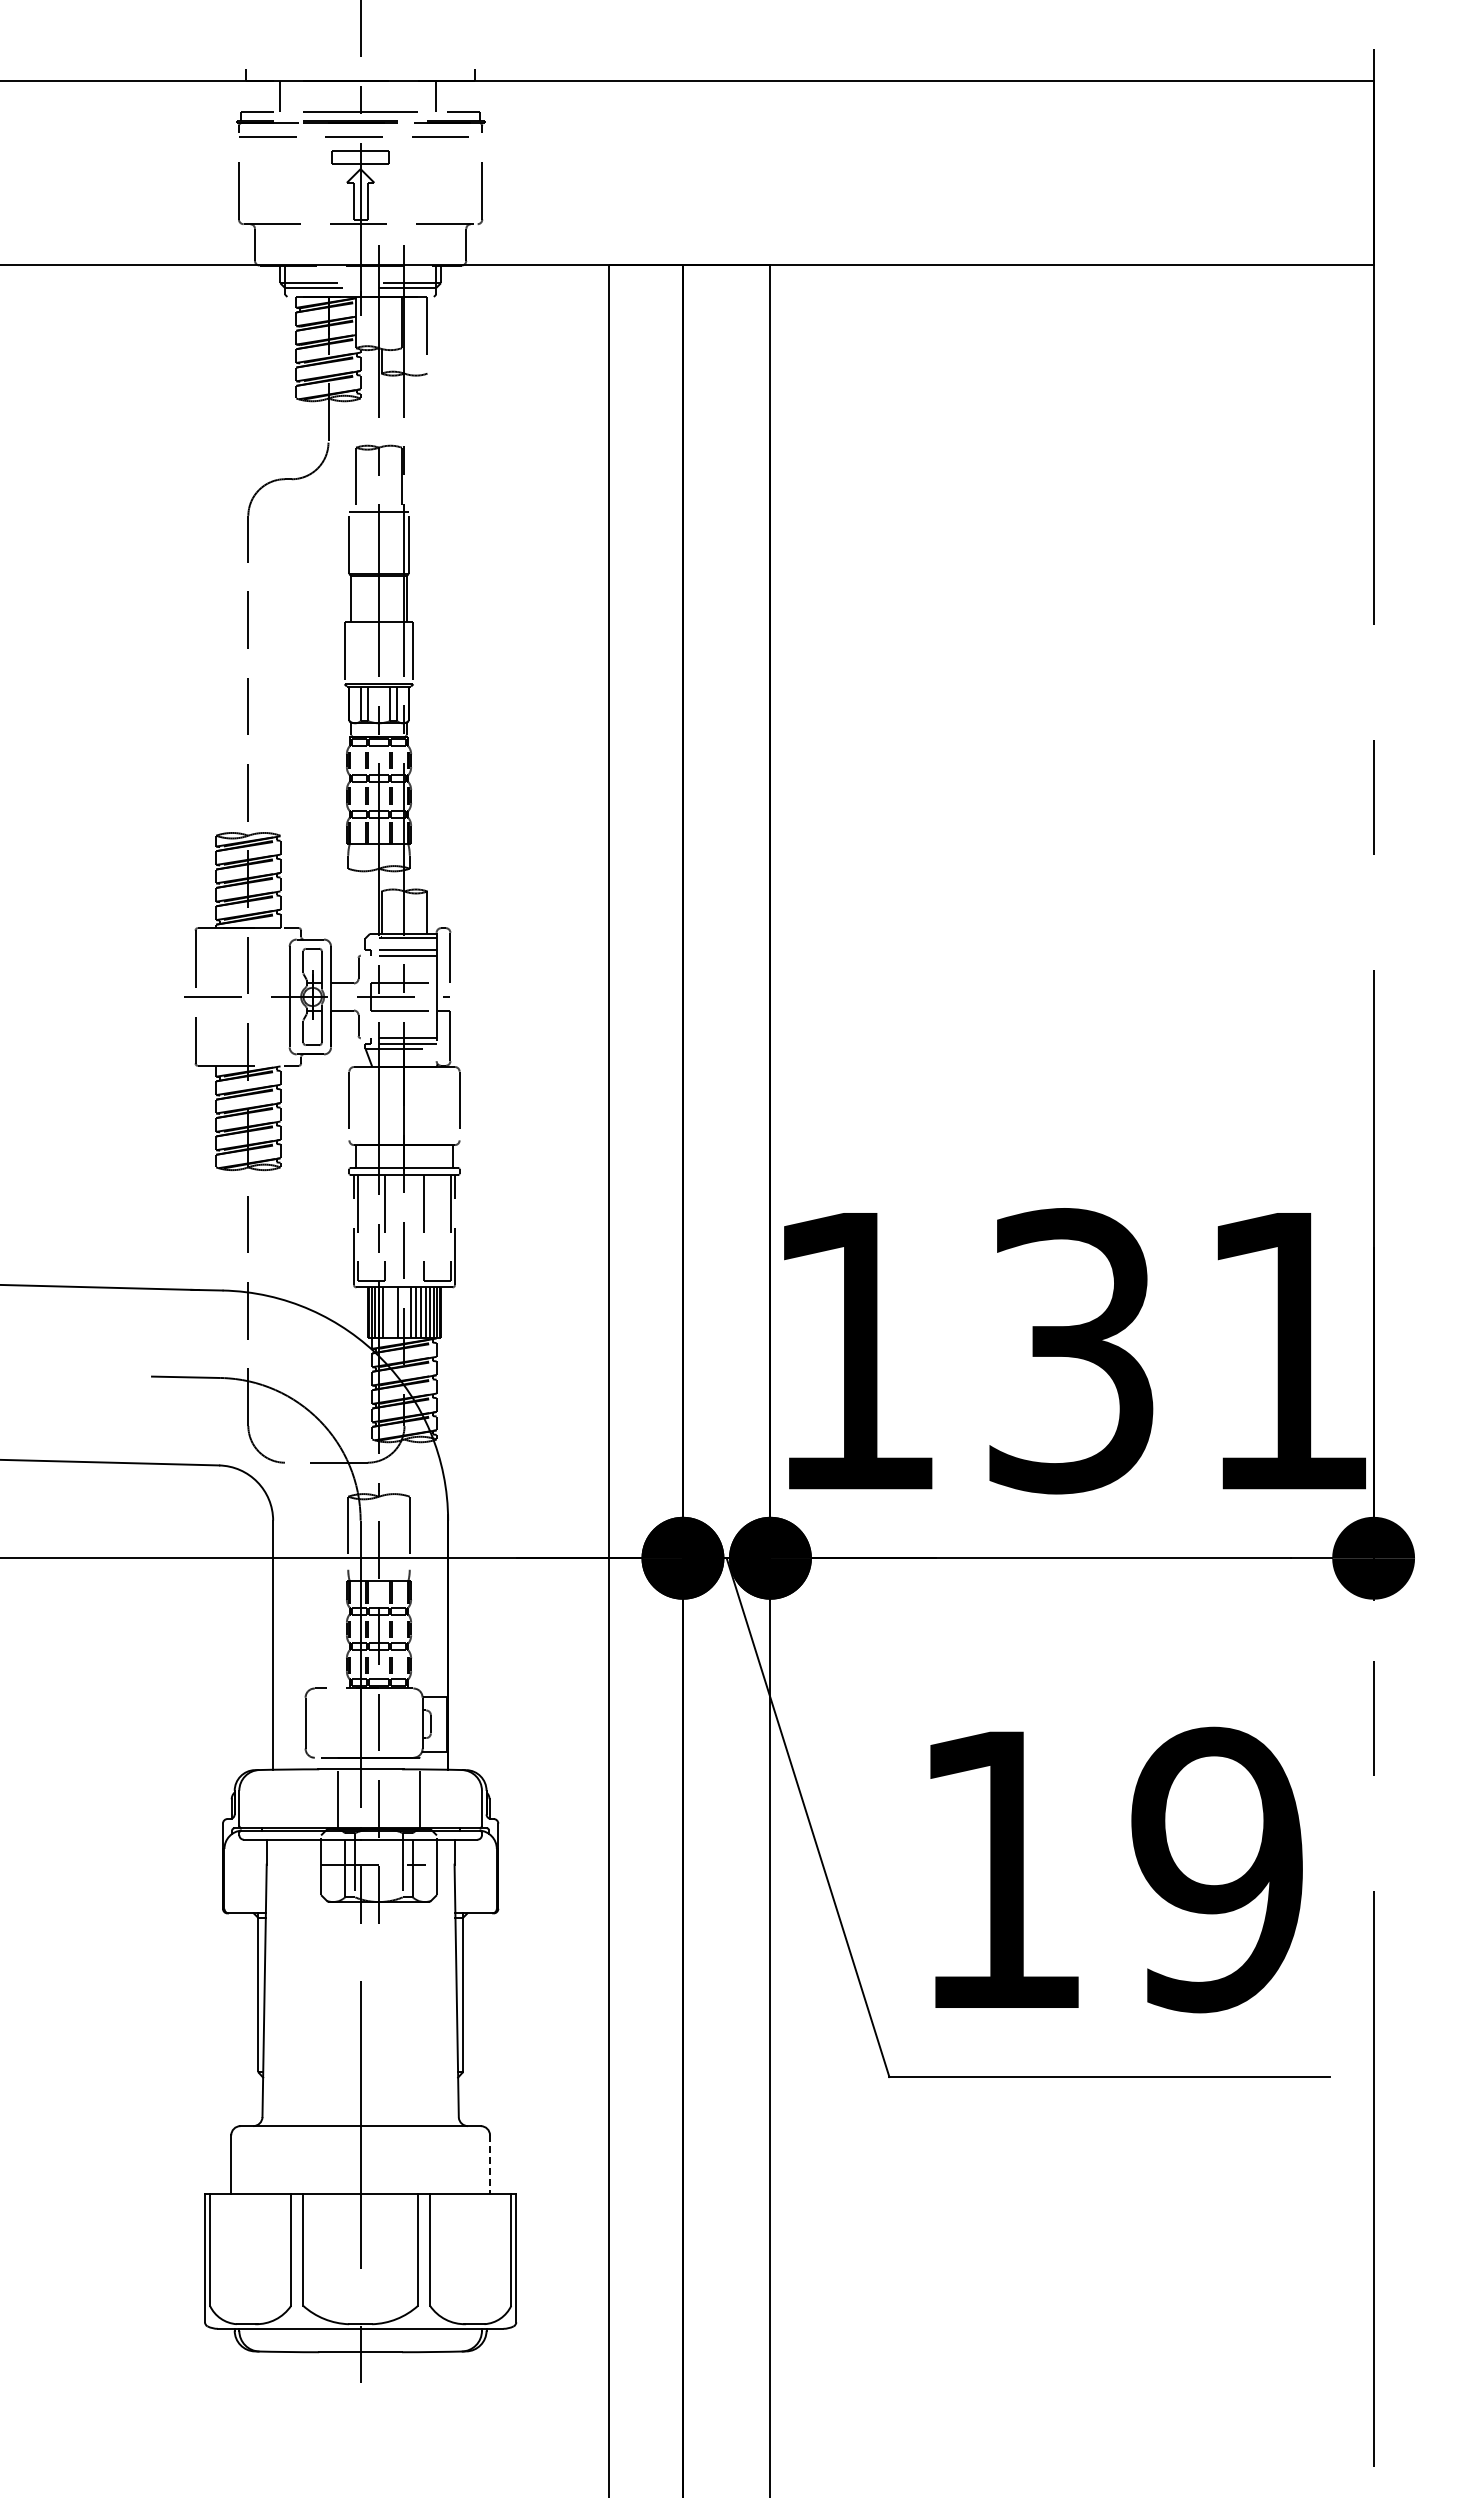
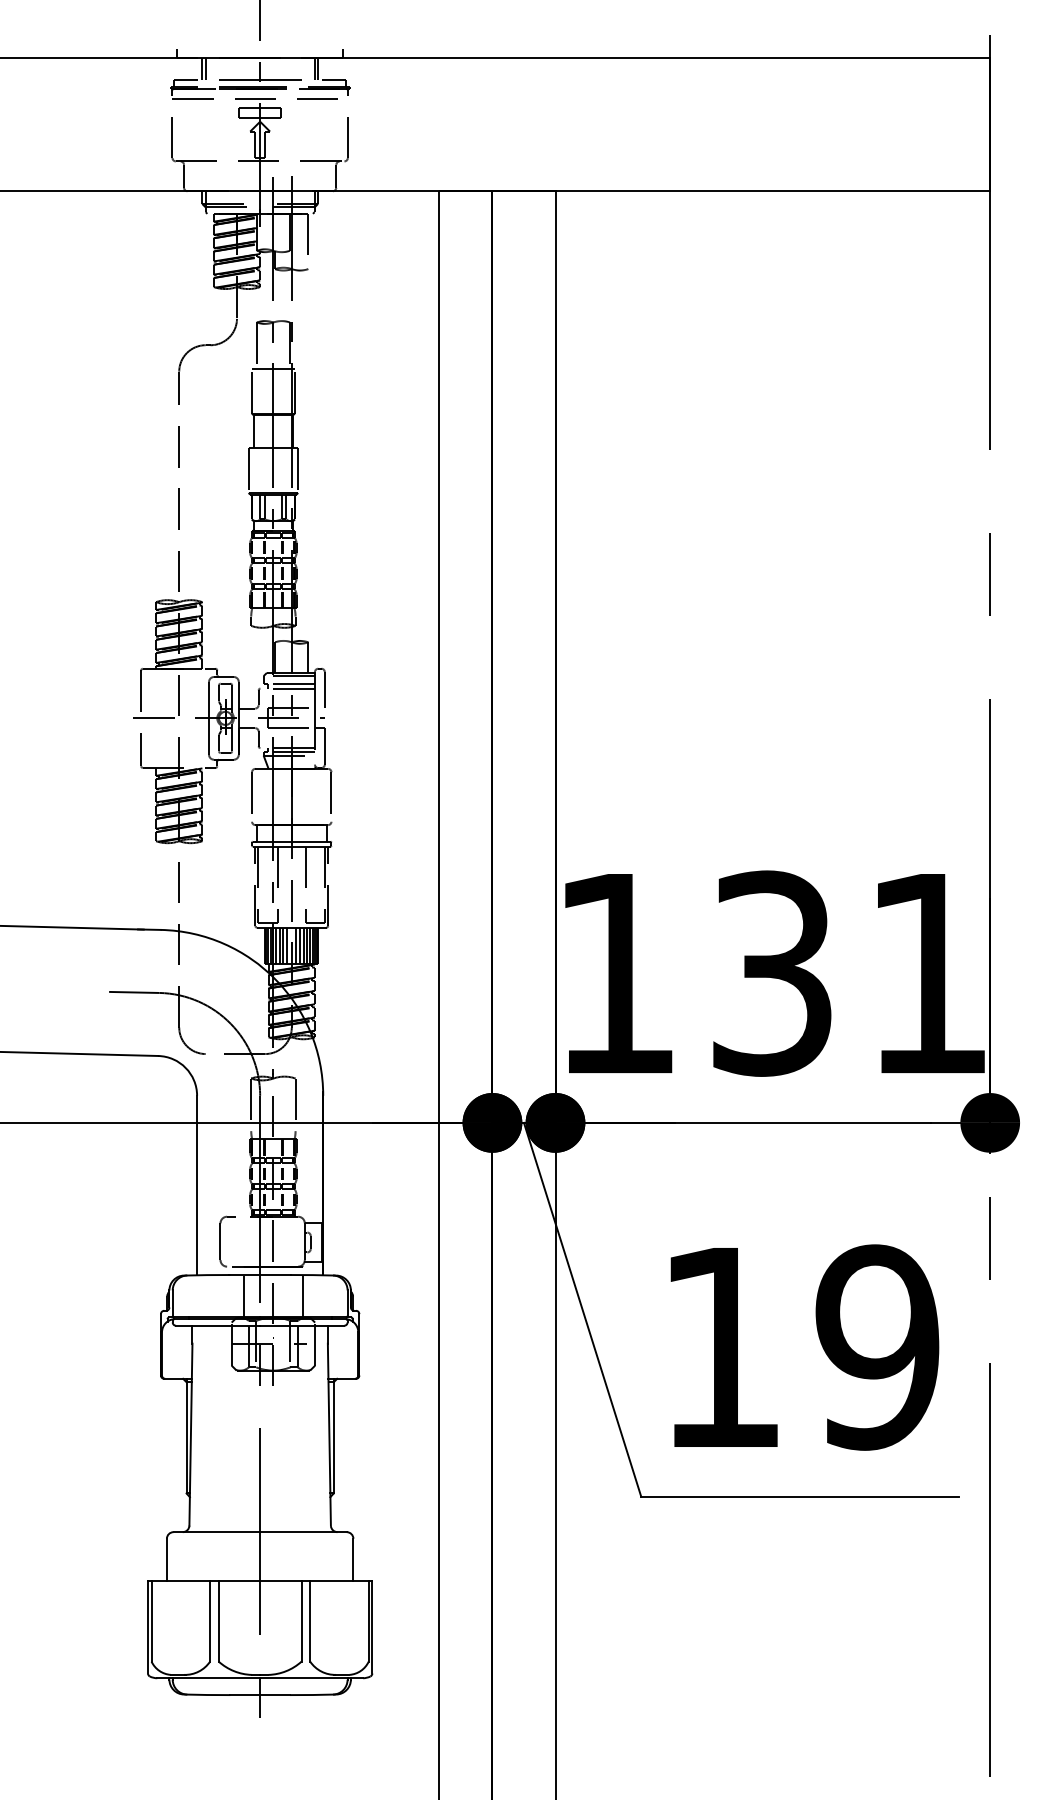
line: (284, 96) -> (205, 69), added
line: (440, 96) -> (317, 69), added
line: (387, 1312) -> (279, 945), added
line: (392, 1312) -> (283, 945), added
line: (490, 2165) -> (353, 1560), dashed -> solid

